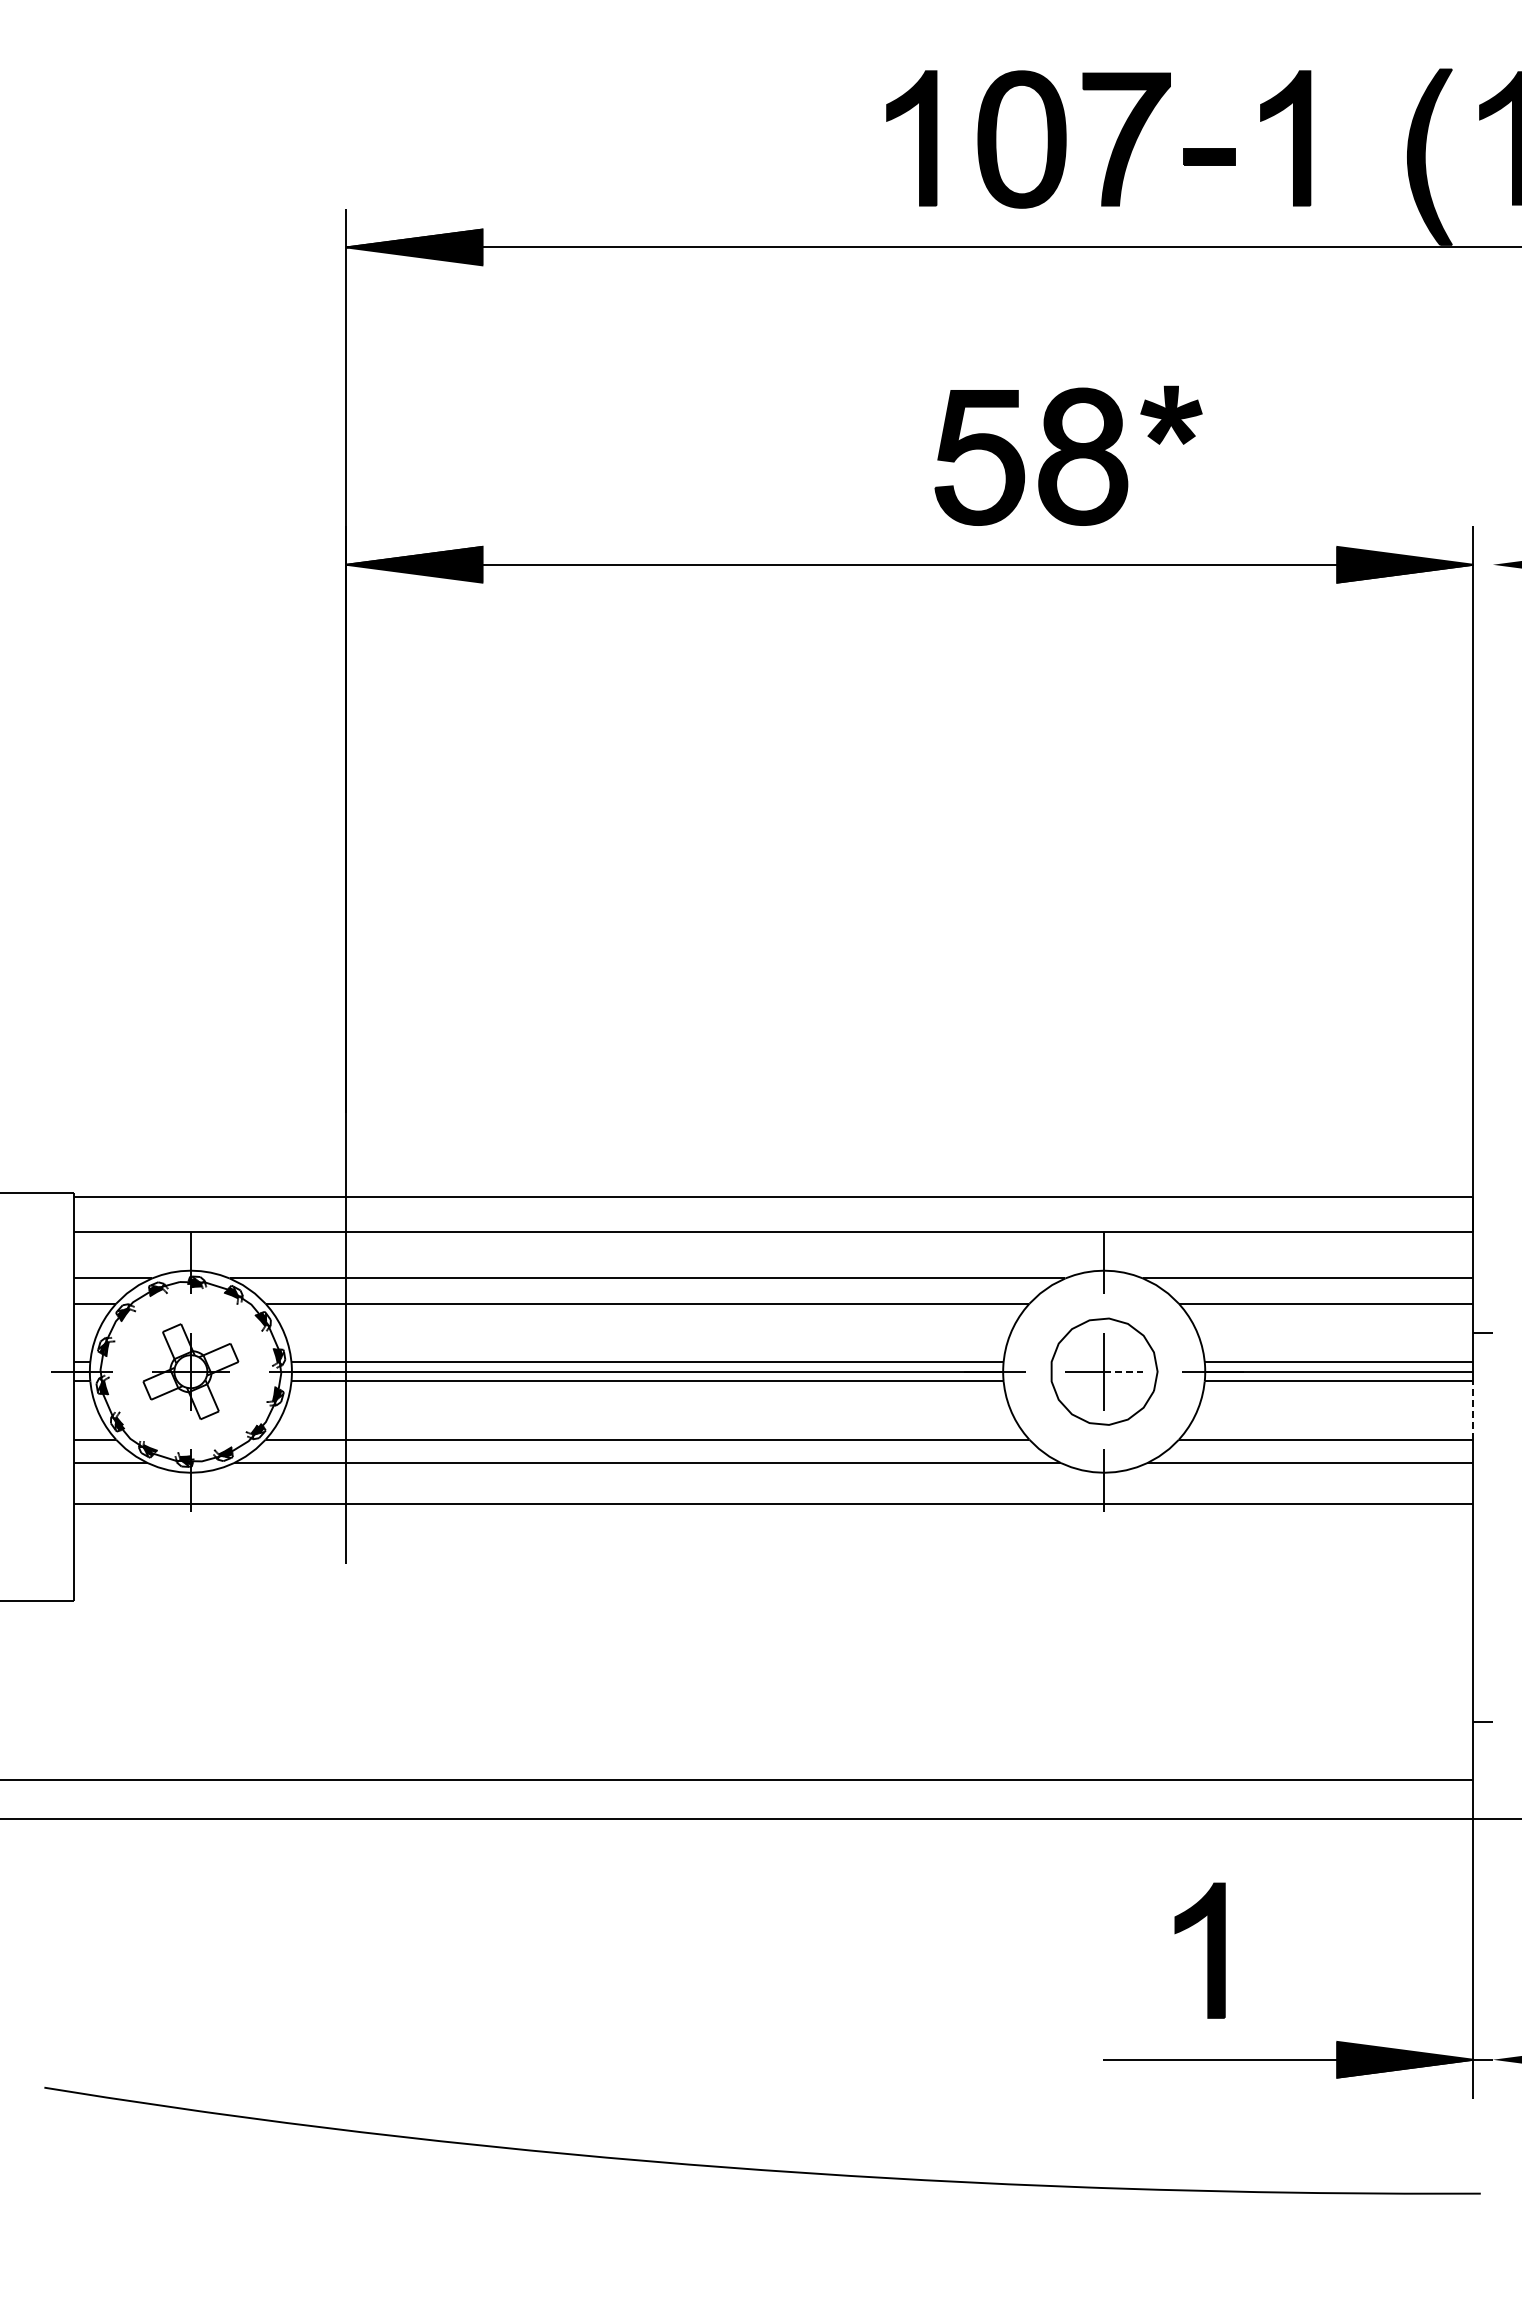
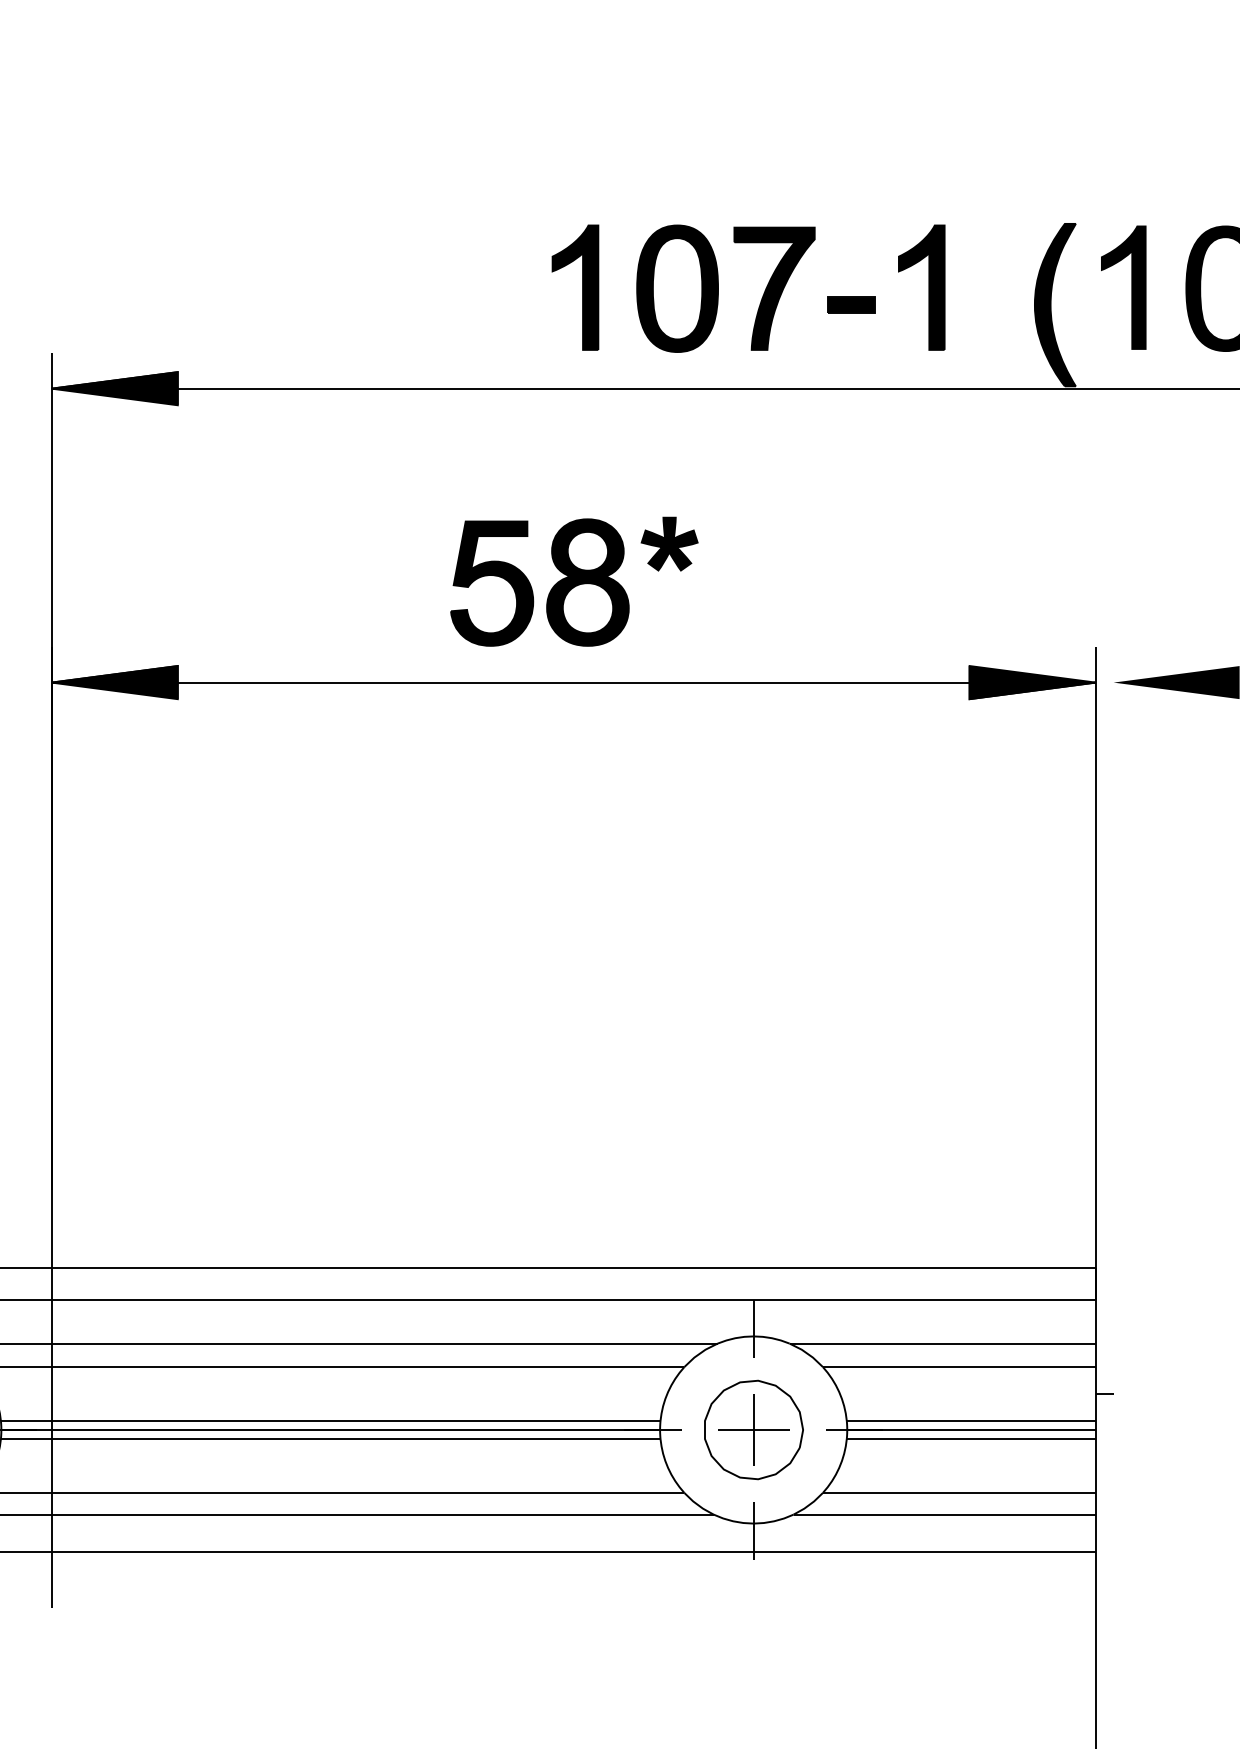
part: (1068, 455) -> (574, 581), moved
line: (1124, 1371) -> (772, 1429), dashed -> solid
line: (1473, 1410) -> (1095, 1465), dashed -> solid

